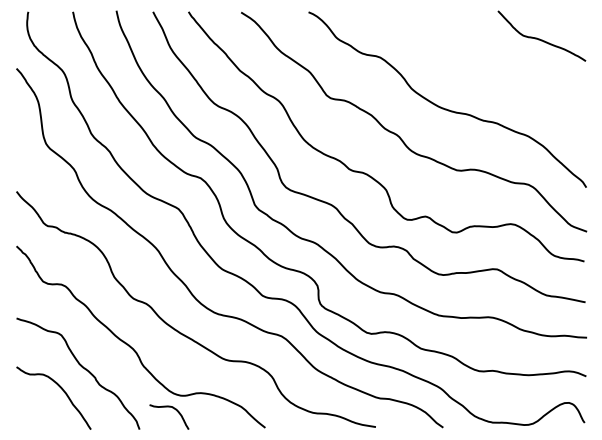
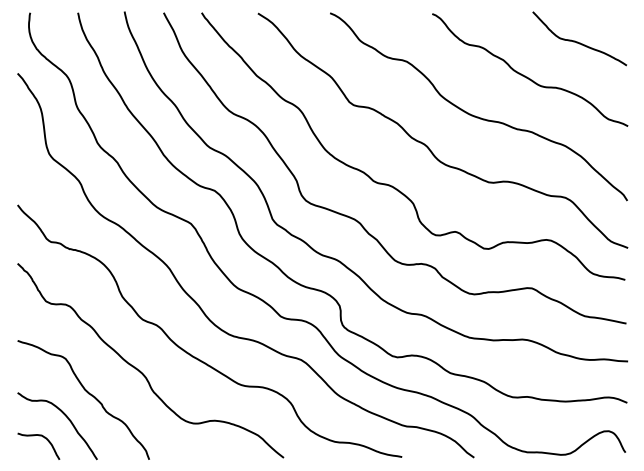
curve: (493, 71) -> (527, 76), added
curve: (175, 410) -> (45, 439), moved

